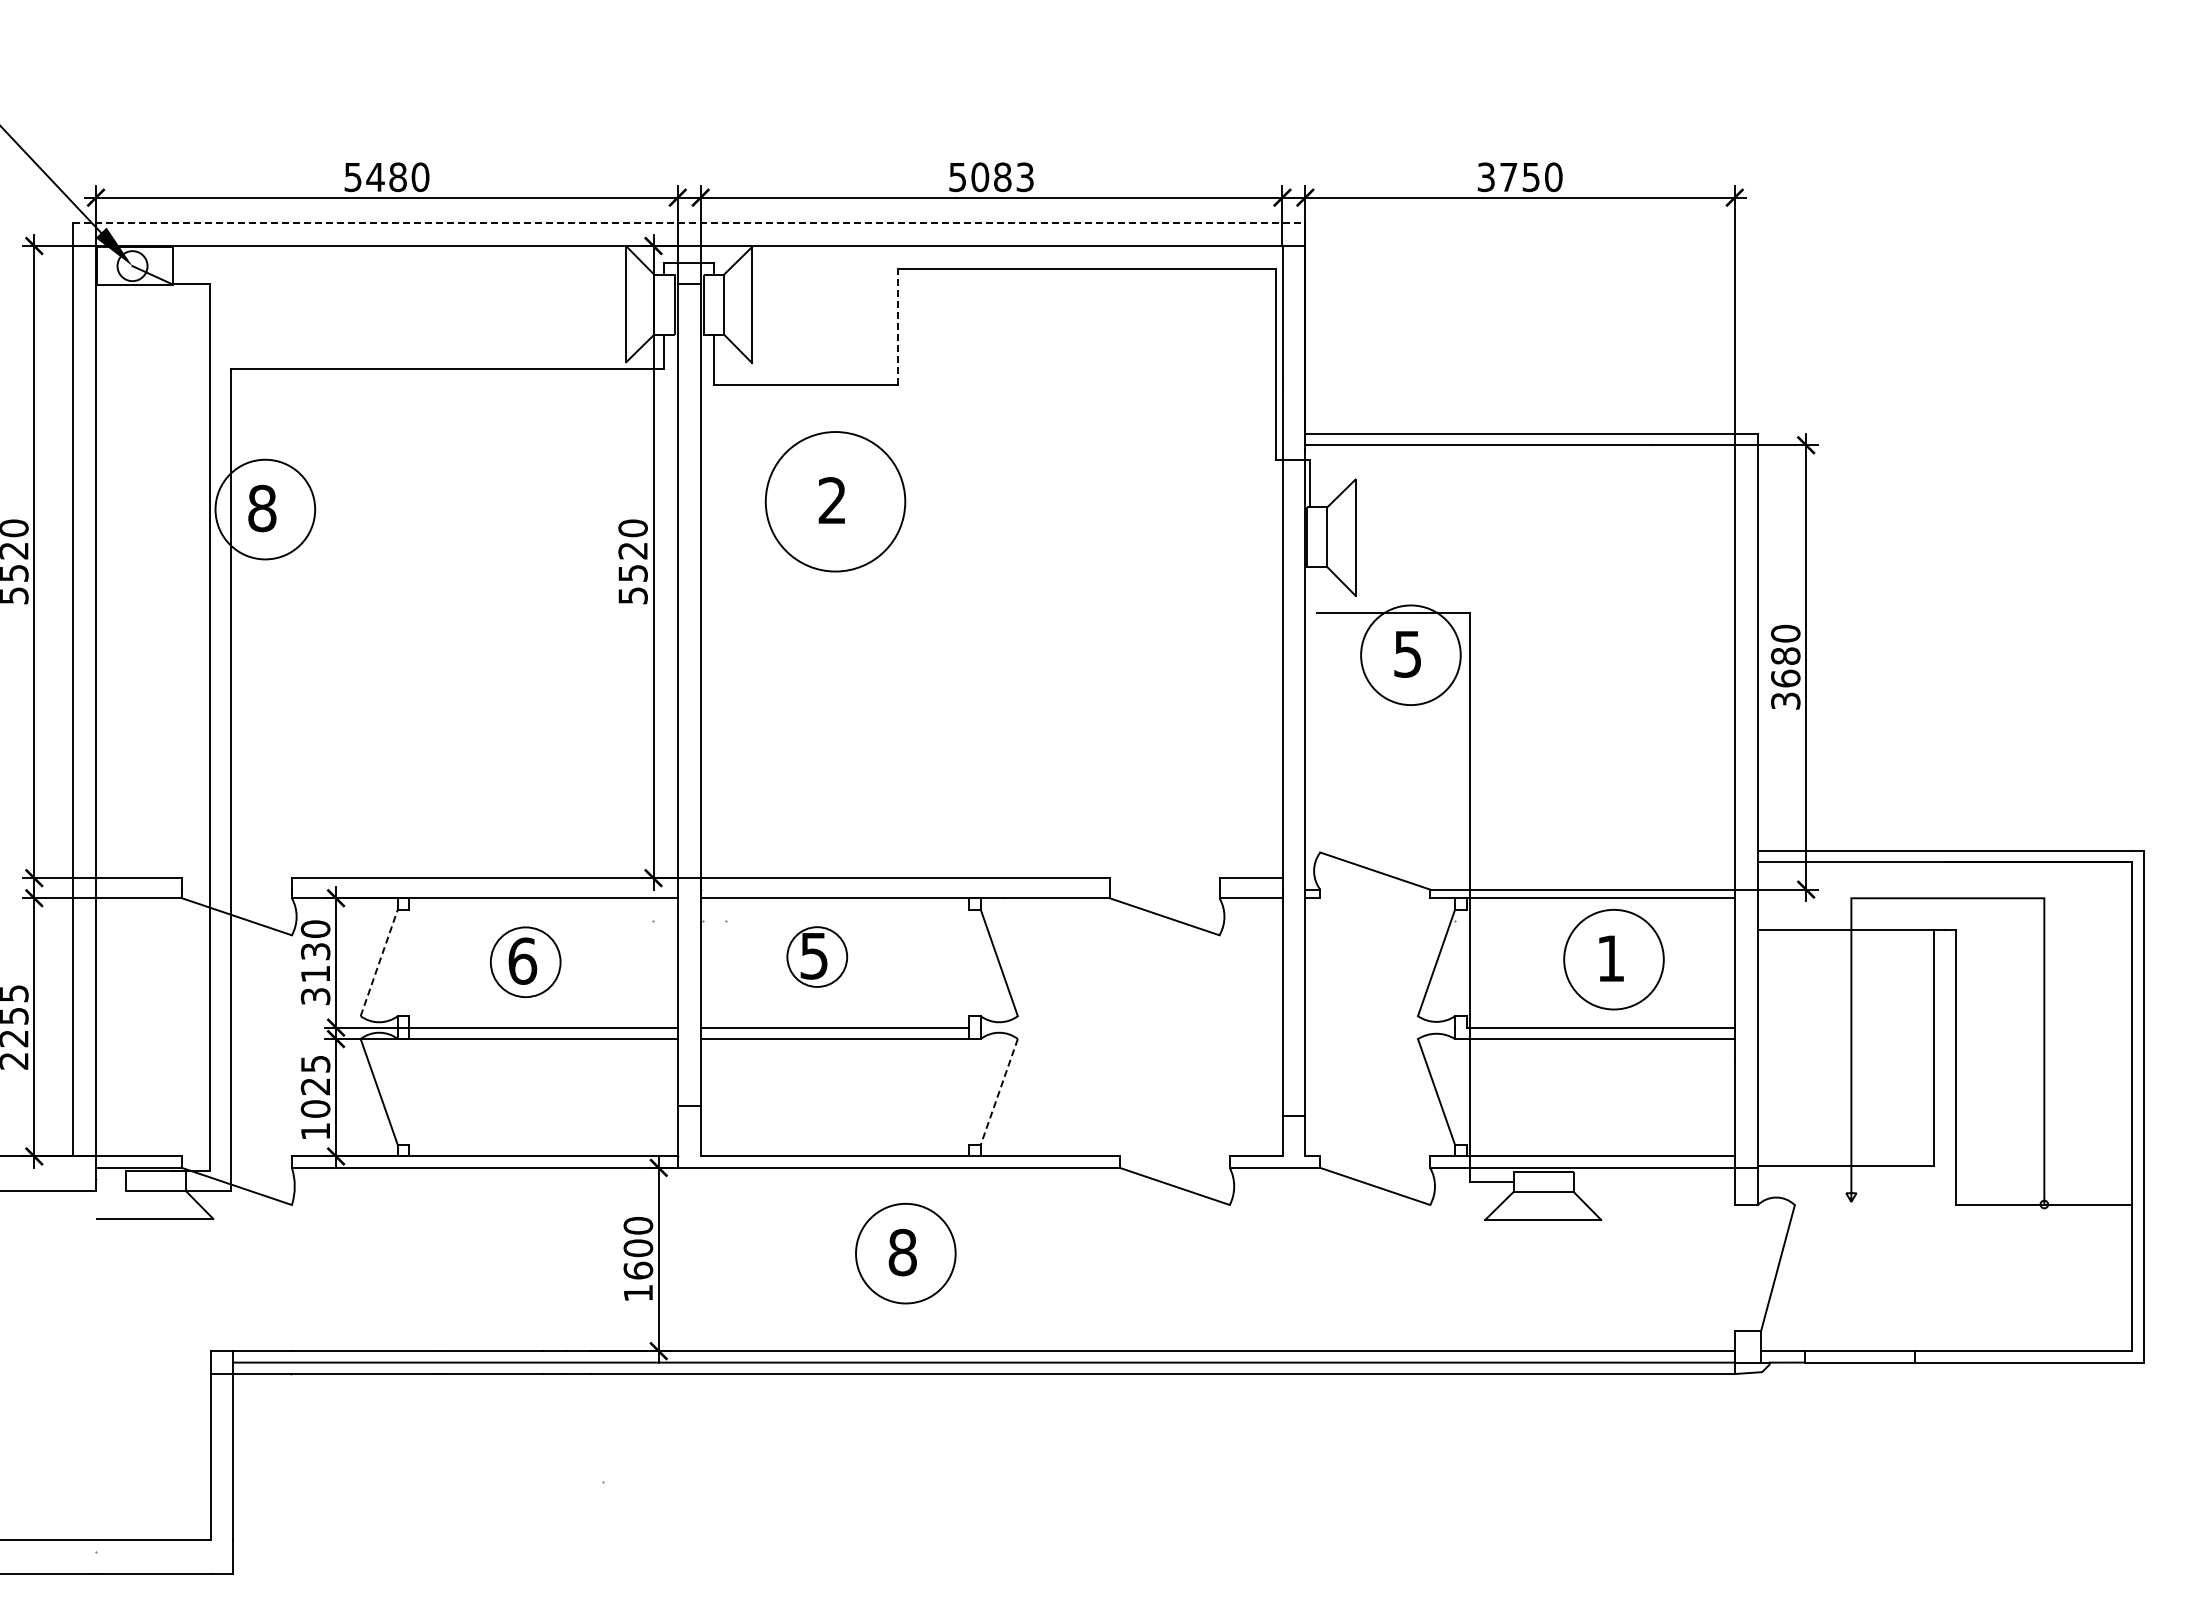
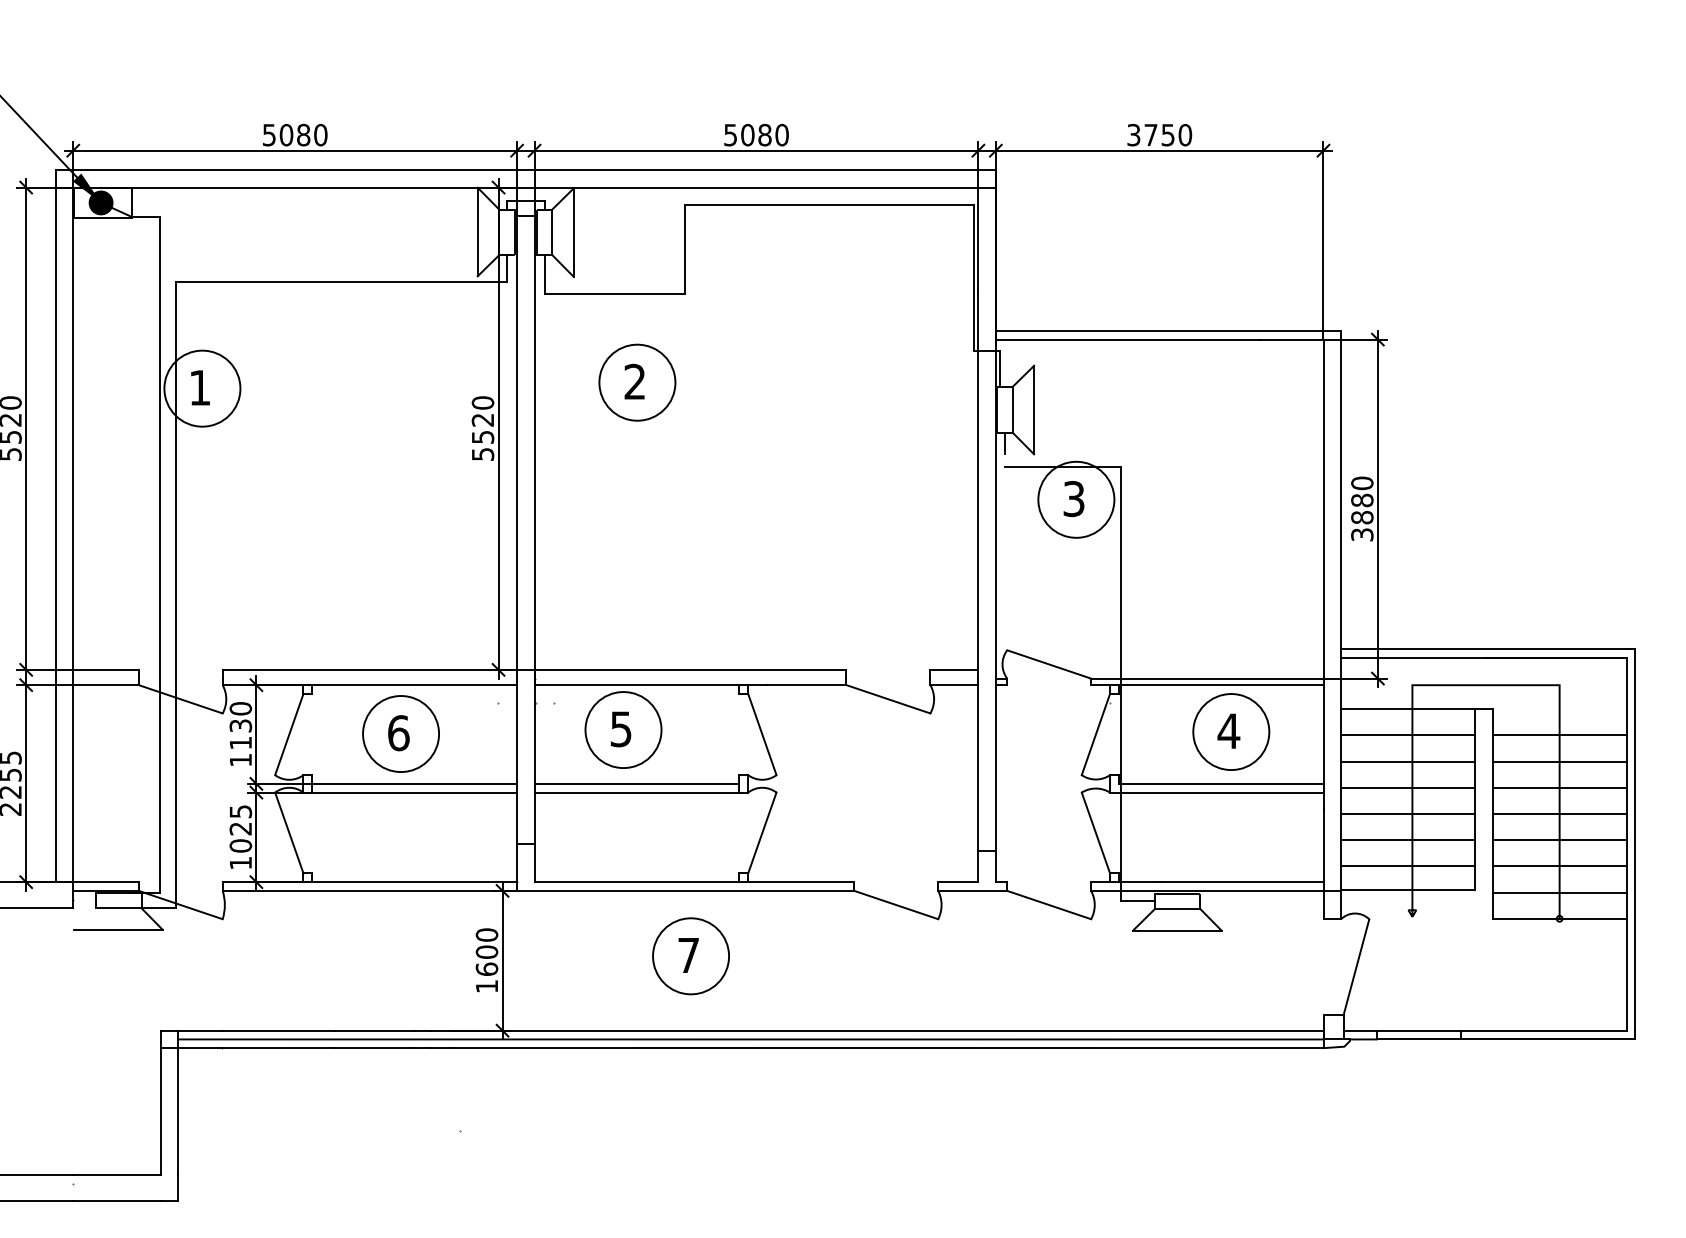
text: (375, 177) -> (286, 135), 5480 -> 5080
text: (1025, 177) -> (782, 135), 5083 -> 5080
line: (689, 223) -> (526, 170), dashed -> solid
fill: (132, 266) -> (101, 203), added
line: (897, 326) -> (684, 248), dashed -> solid
circle: (835, 501) -> (637, 382), size x0.71
text: (262, 508) -> (200, 387), 8 -> 1
line: (1317, 581) -> (1005, 443), added
text: (1407, 653) -> (1073, 498), 5 -> 3
text: (1785, 678) -> (1362, 517), 3680 -> 3880
circle: (817, 956) -> (623, 729), size x1.67
text: (1610, 958) -> (1228, 731), 1 -> 4
line: (379, 962) -> (289, 734), dashed -> solid
circle: (525, 962) -> (400, 734), size x1.43
line: (1845, 964) -> (1407, 735), added
line: (2044, 964) -> (1559, 735), added
text: (315, 996) -> (240, 760), 3130 -> 1130
line: (1845, 998) -> (1407, 761), added
line: (2044, 998) -> (1559, 761), added
line: (1845, 1032) -> (1407, 787), added
line: (2044, 1032) -> (1559, 787), added
line: (1845, 1067) -> (1407, 814), added
line: (2044, 1067) -> (1559, 814), added
line: (999, 1092) -> (762, 833), dashed -> solid
line: (1845, 1101) -> (1407, 840), added
line: (2044, 1101) -> (1559, 840), added
line: (1845, 1135) -> (1407, 866), added
line: (2044, 1135) -> (1559, 866), added
line: (2044, 1170) -> (1559, 892), added
text: (902, 1252) -> (688, 955), 8 -> 7

